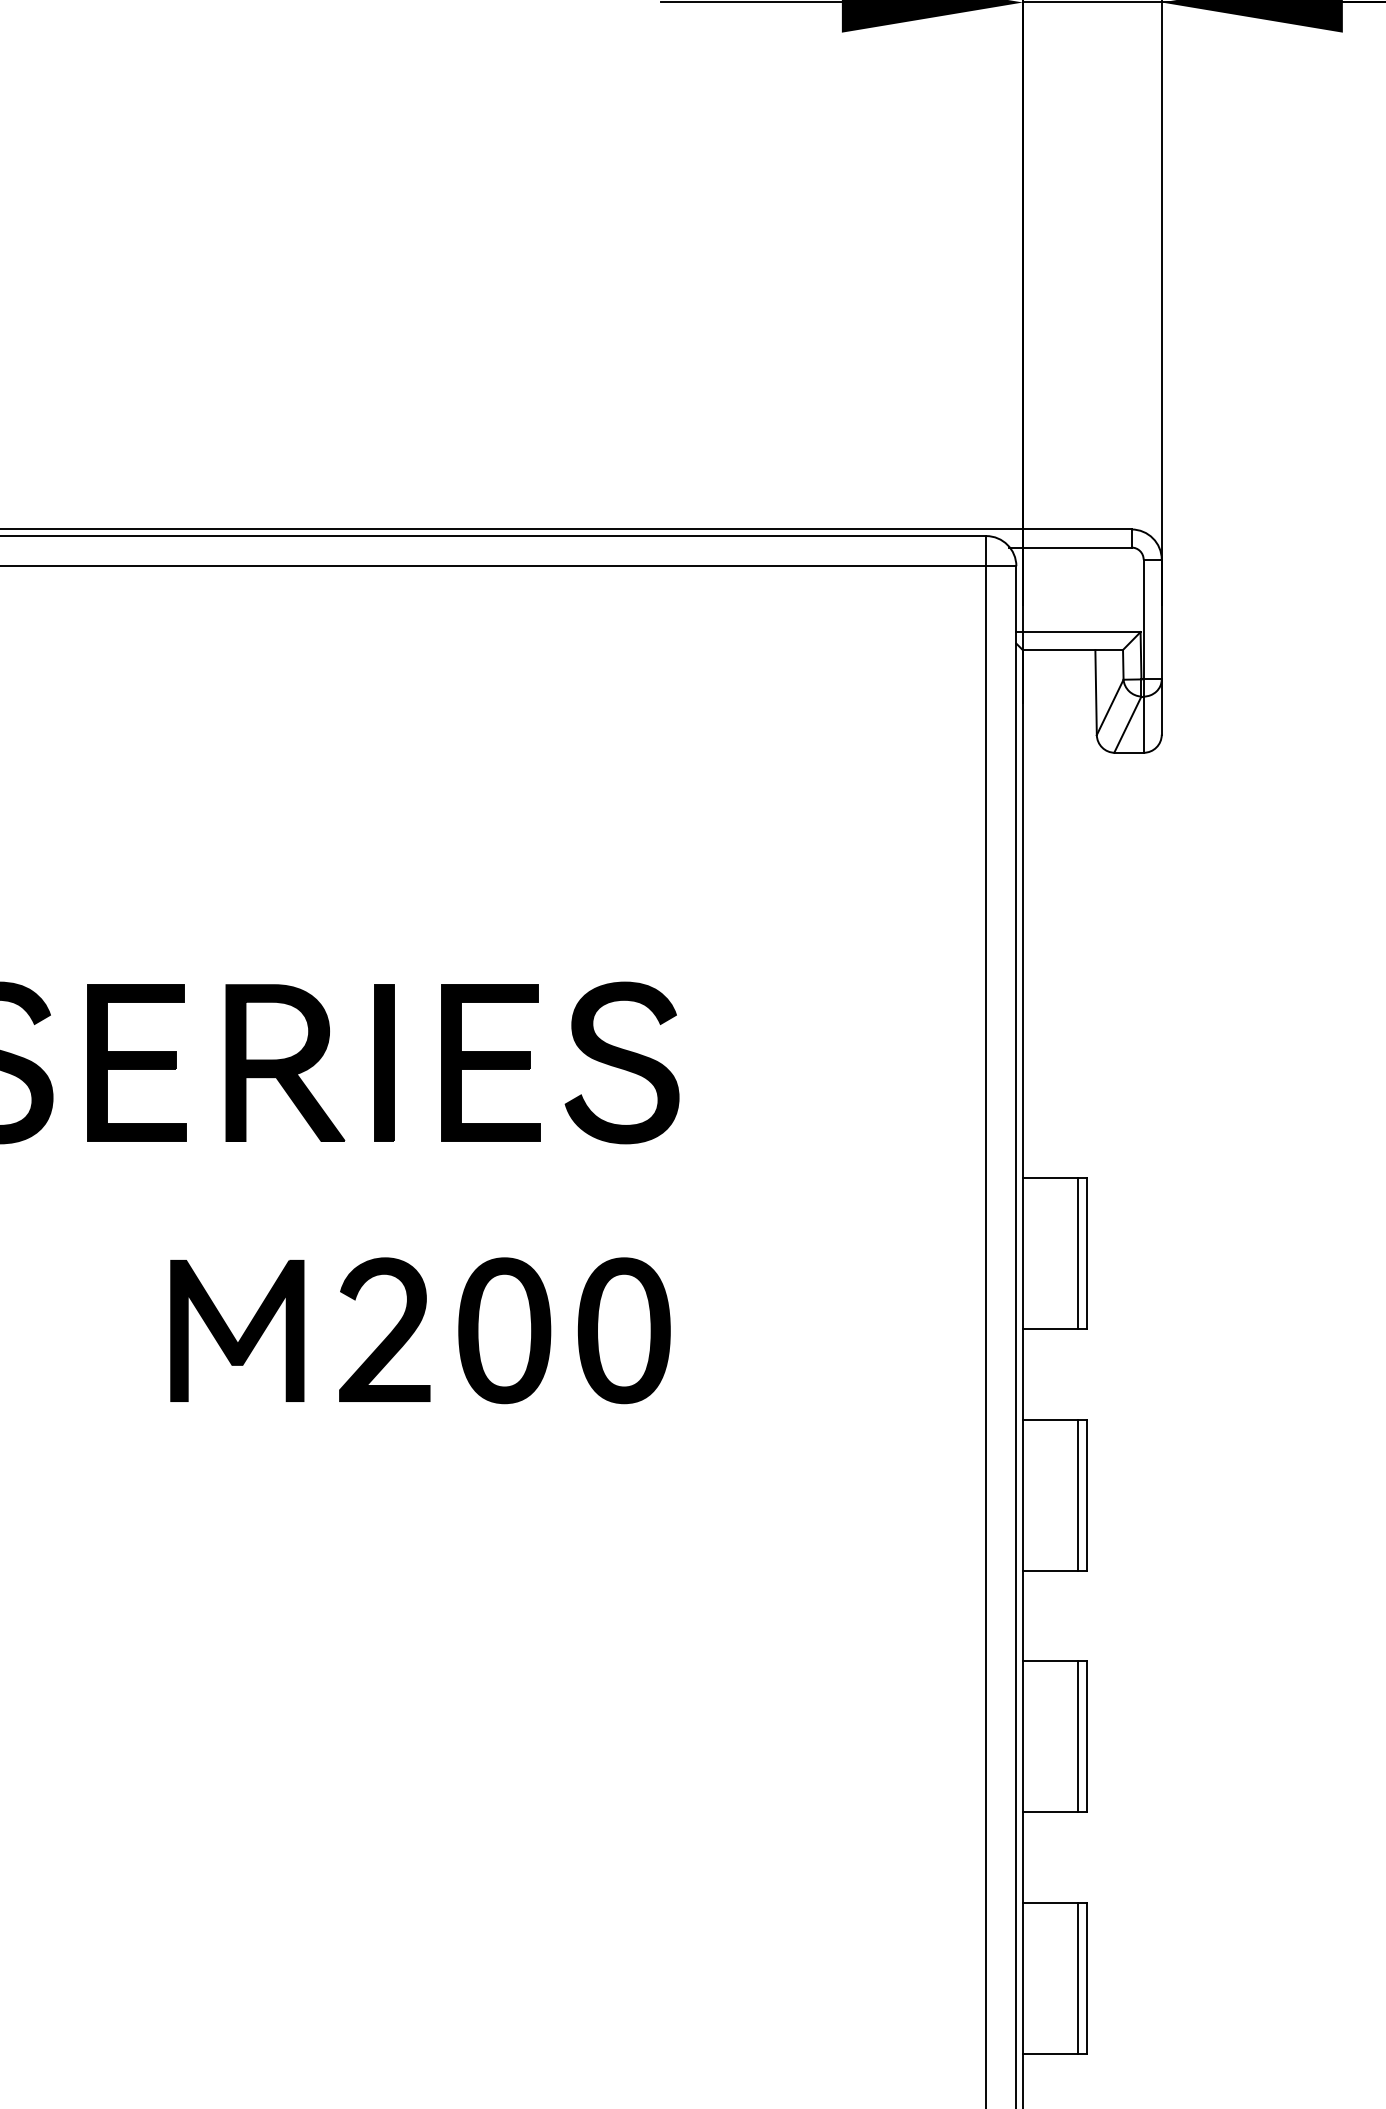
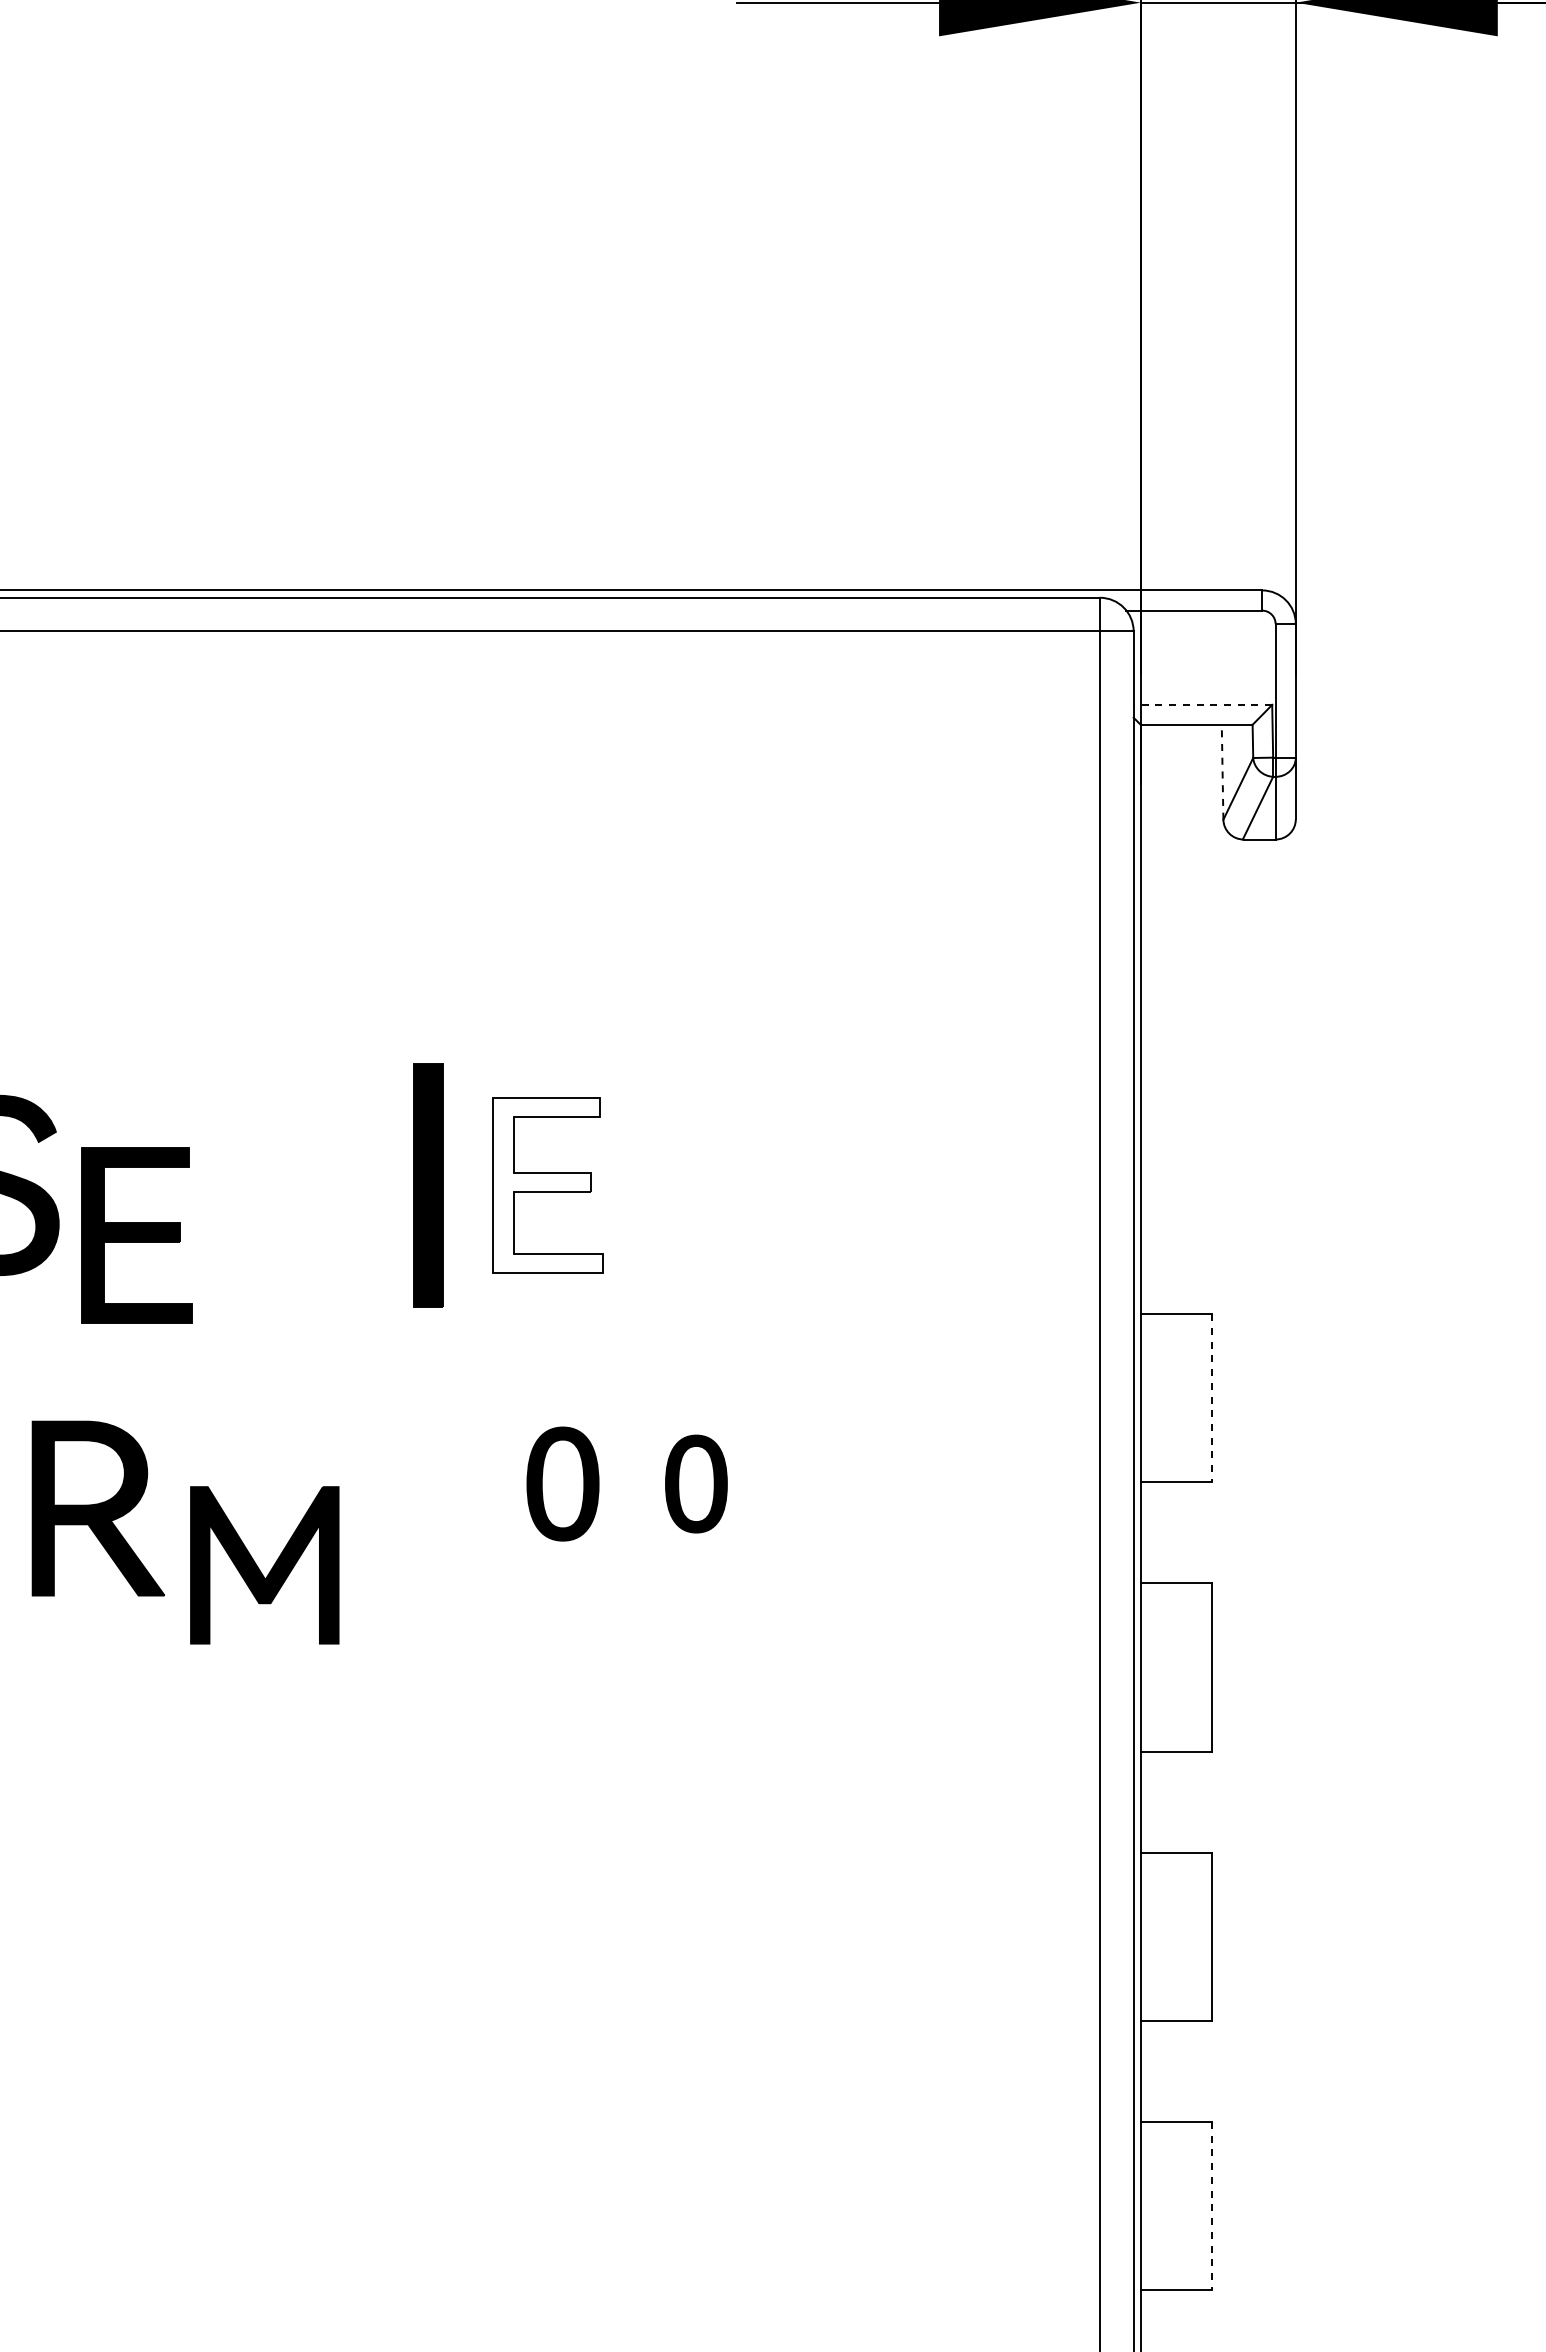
line: (1078, 631) -> (1202, 704), solid -> dashed
line: (1096, 691) -> (1222, 771), solid -> dashed
part: (621, 1062) -> (693, 1184), removed
part: (136, 1063) -> (136, 1235), moved
part: (284, 1063) -> (97, 1508), moved
part: (384, 1063) -> (428, 1185), size x1.4
fill: (490, 1063) -> (547, 1185), removed
line: (1078, 1253) -> (1202, 1398), removed
line: (1087, 1253) -> (1212, 1398), solid -> dashed
part: (504, 1330) -> (562, 1483), size x0.7
part: (624, 1330) -> (696, 1483), size x0.6
part: (237, 1331) -> (264, 1565), moved
part: (389, 1333) -> (434, 1487), removed
line: (1078, 1495) -> (1202, 1667), removed
line: (1078, 1736) -> (1202, 1936), removed
line: (1078, 1977) -> (1202, 2205), removed
line: (1087, 1978) -> (1212, 2206), solid -> dashed

